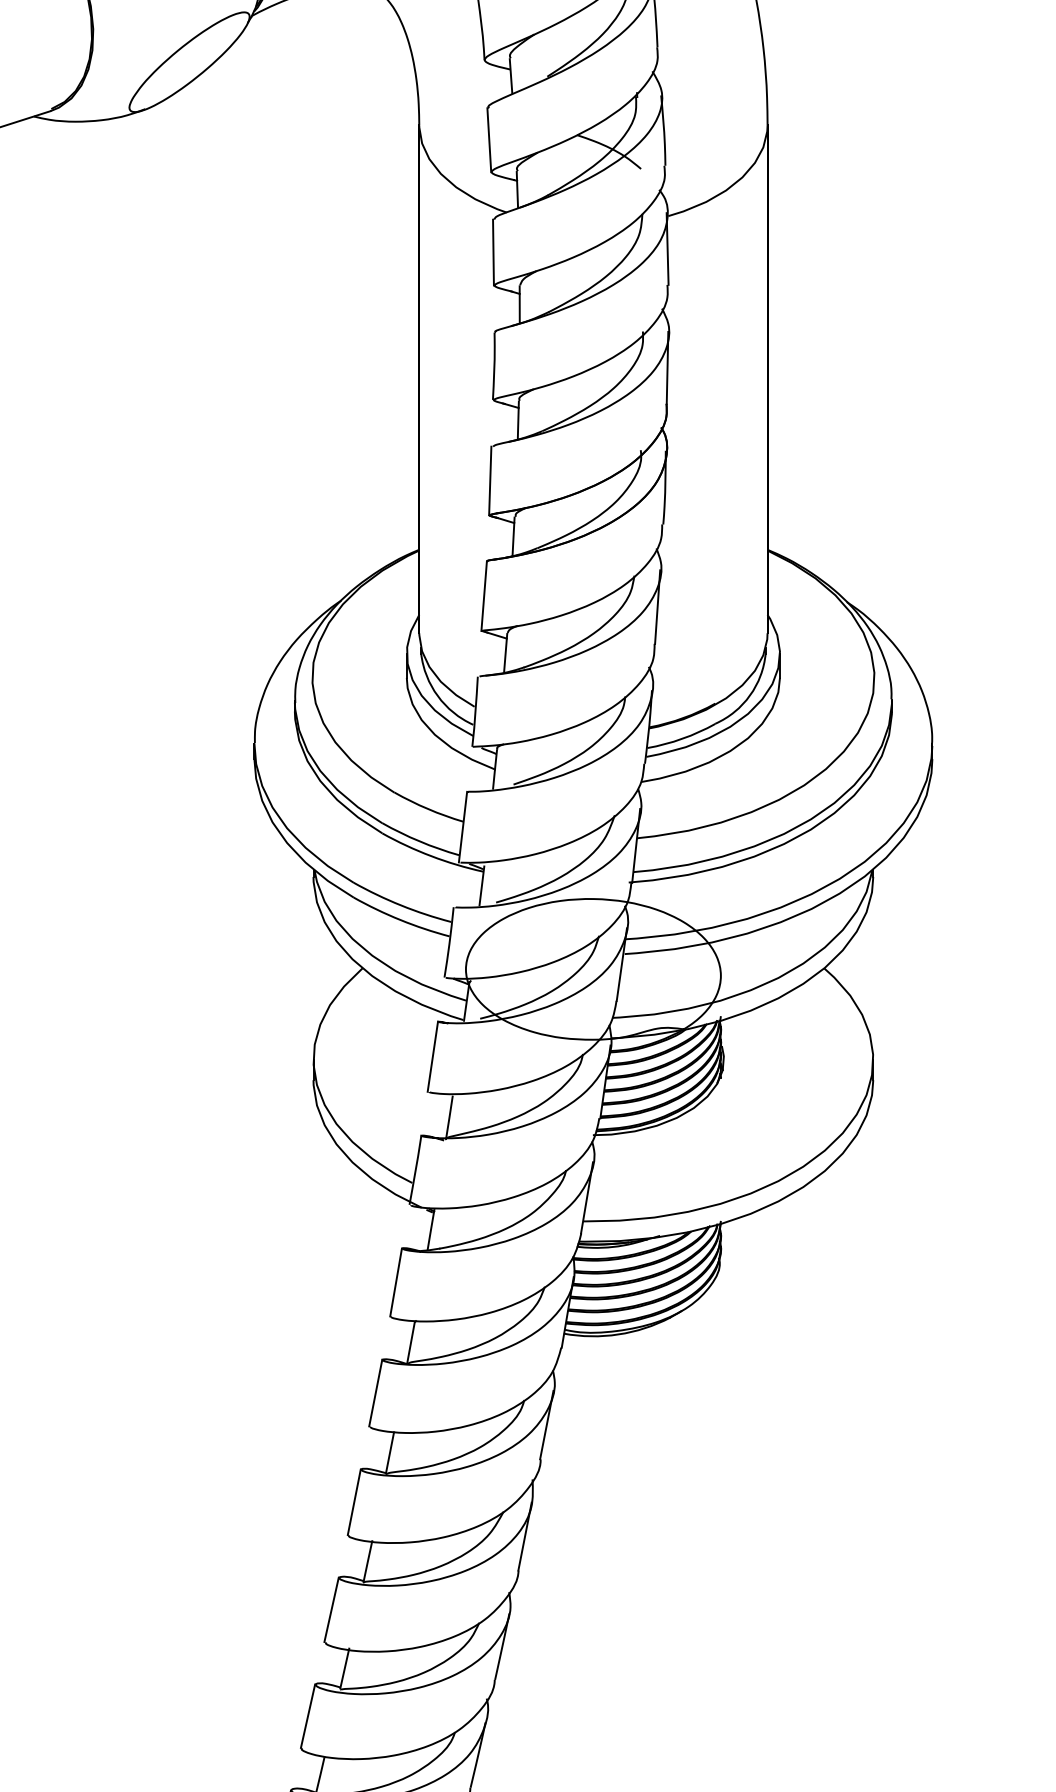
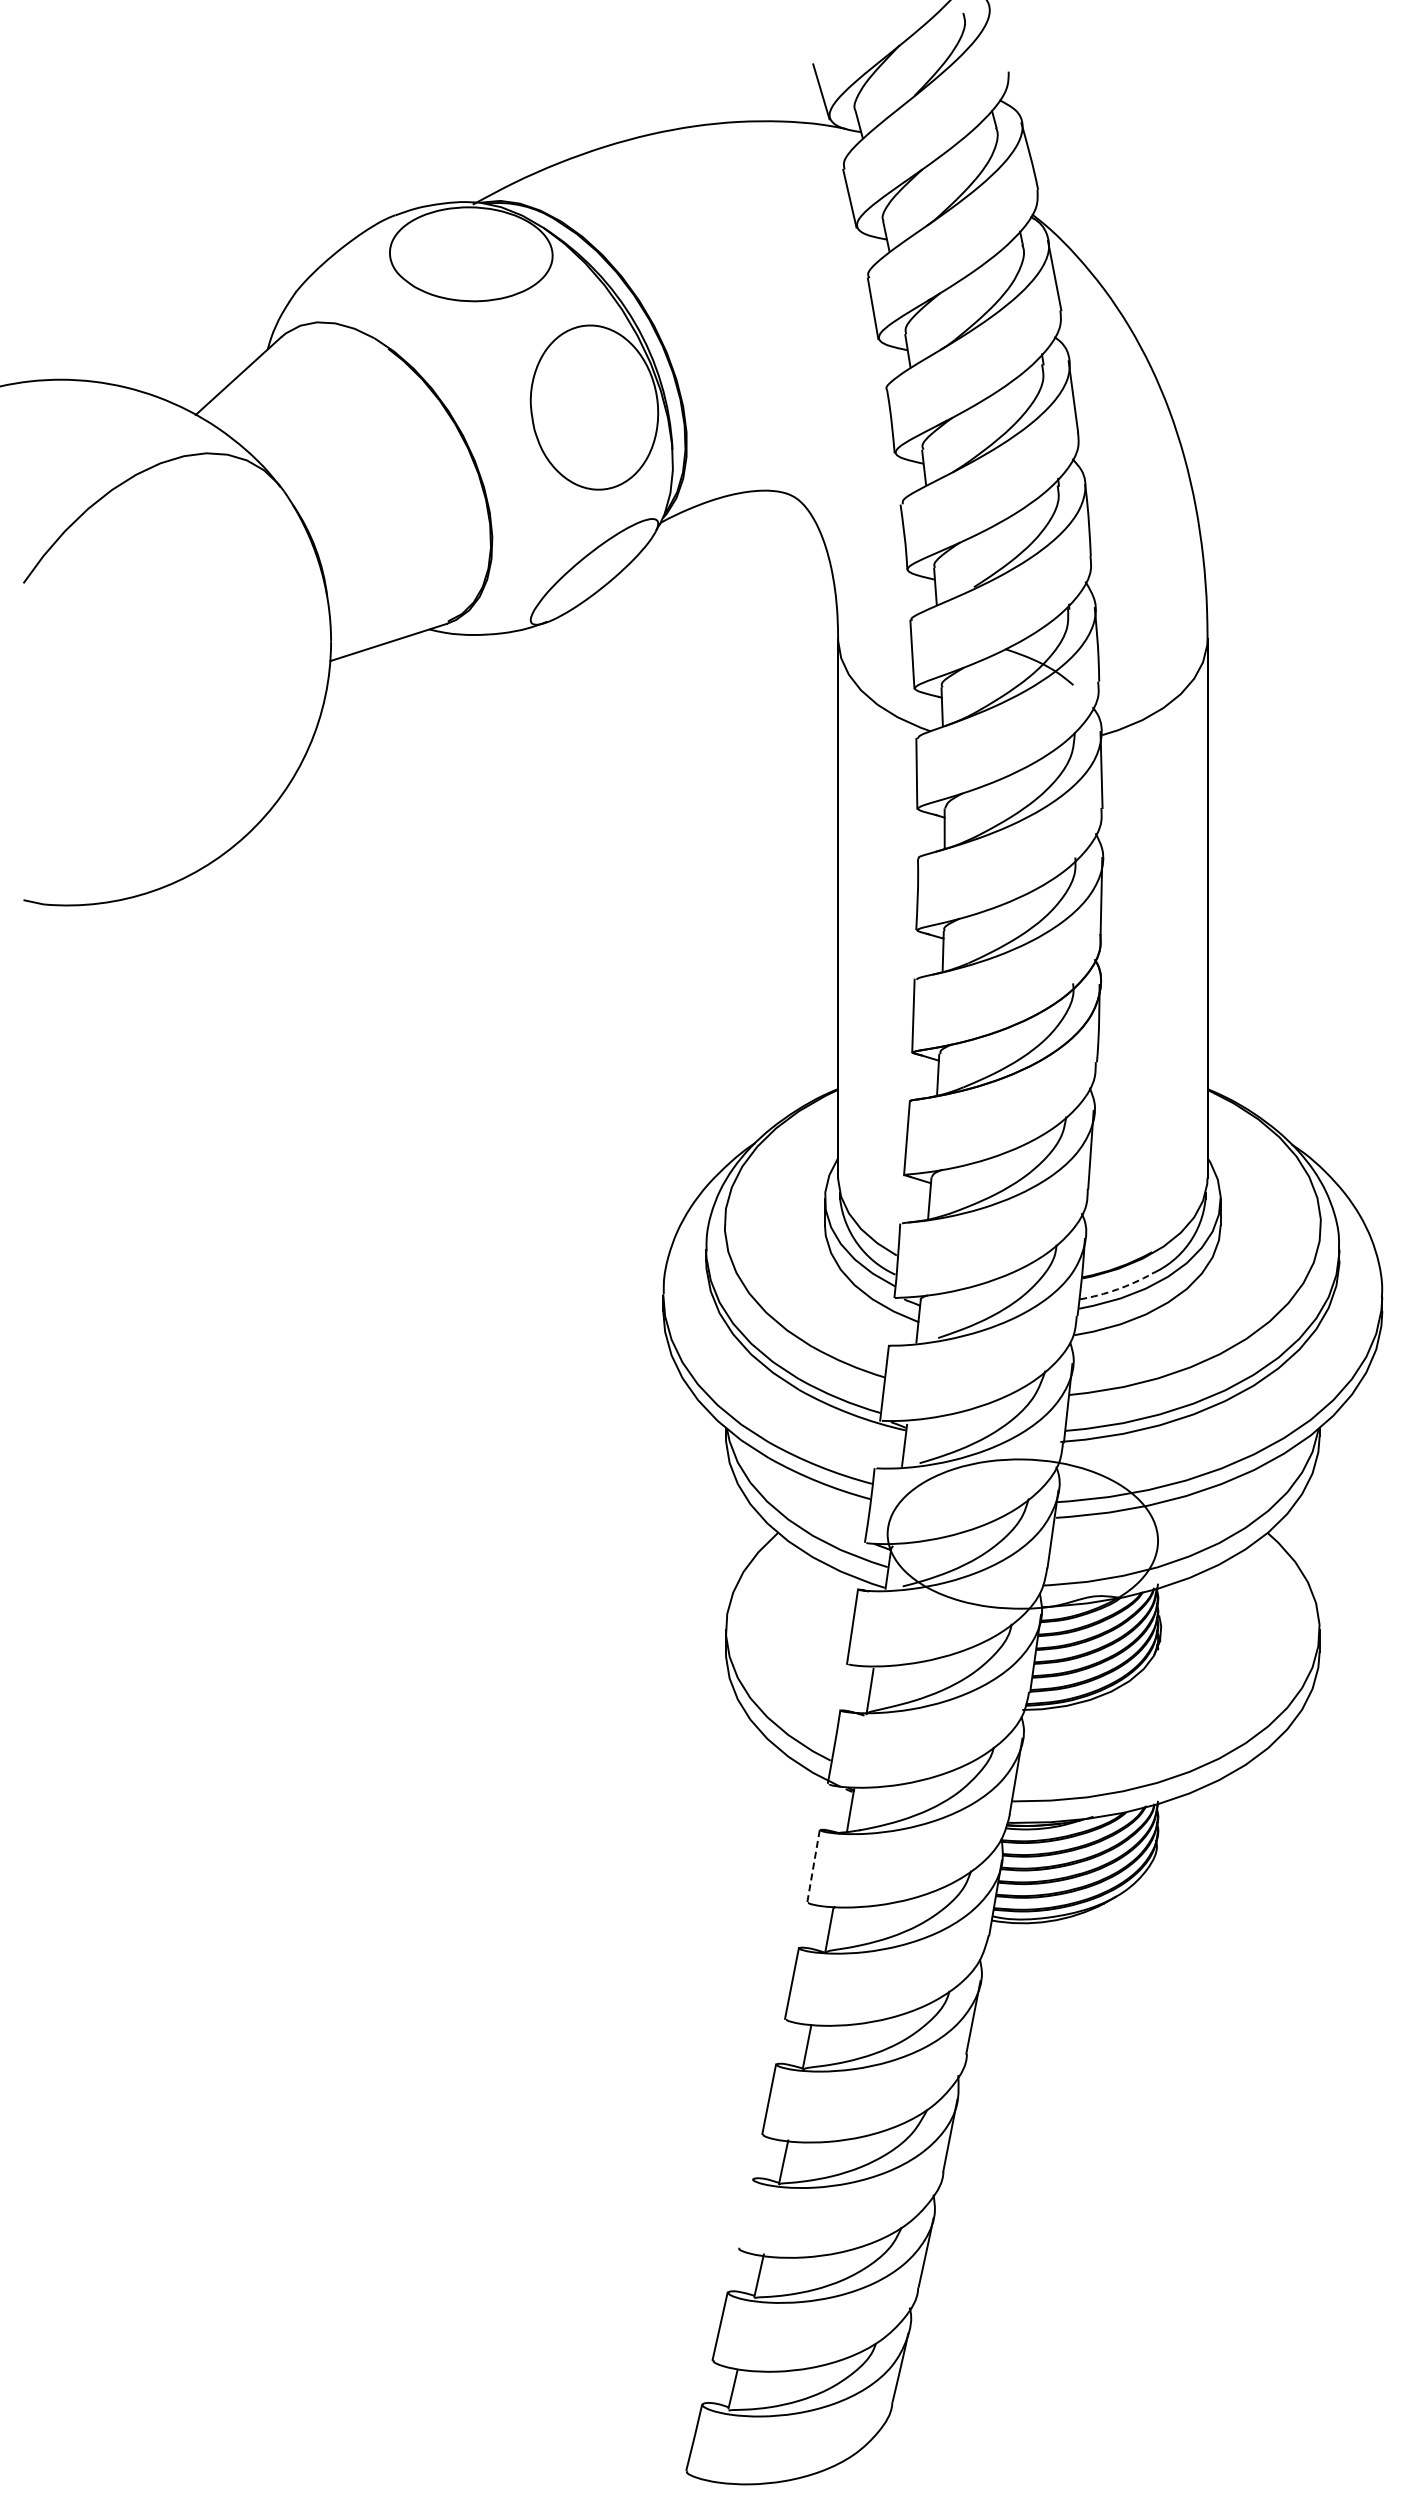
arc: (682, 738) -> (1117, 1289), solid -> dashed
line: (396, 1282) -> (813, 1866), solid -> dashed
line: (331, 1609) -> (744, 2213), removed

